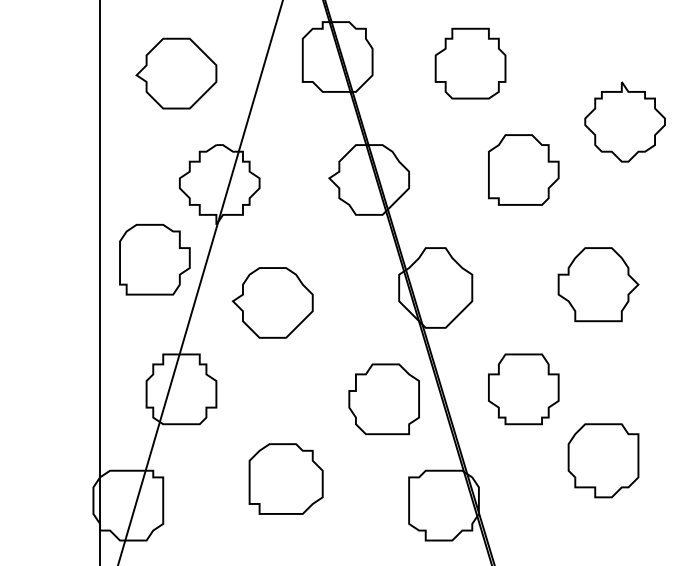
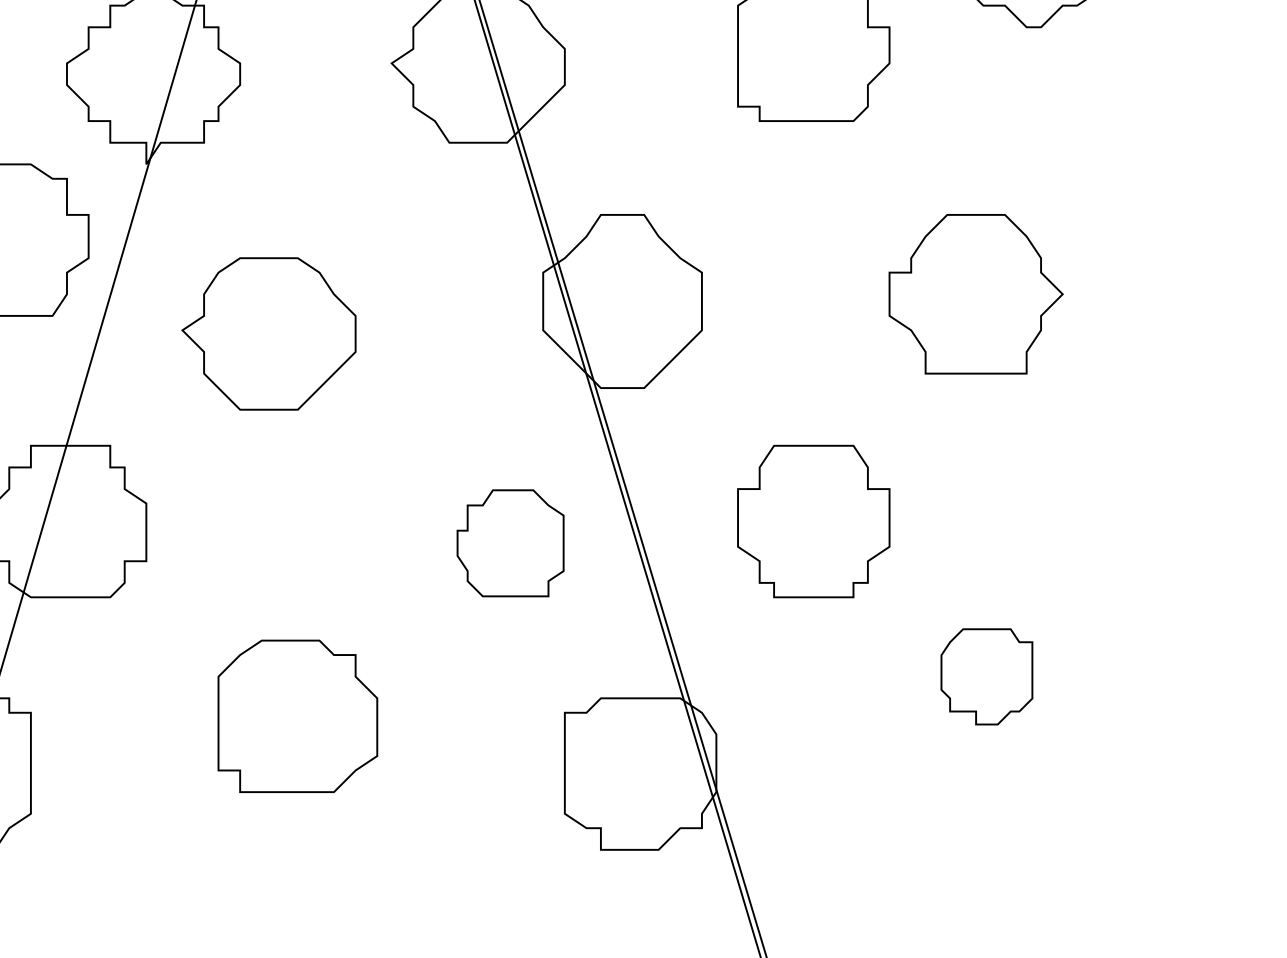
part: (383, 399) -> (509, 543), size x0.7
part: (603, 460) -> (986, 676), size x0.6

